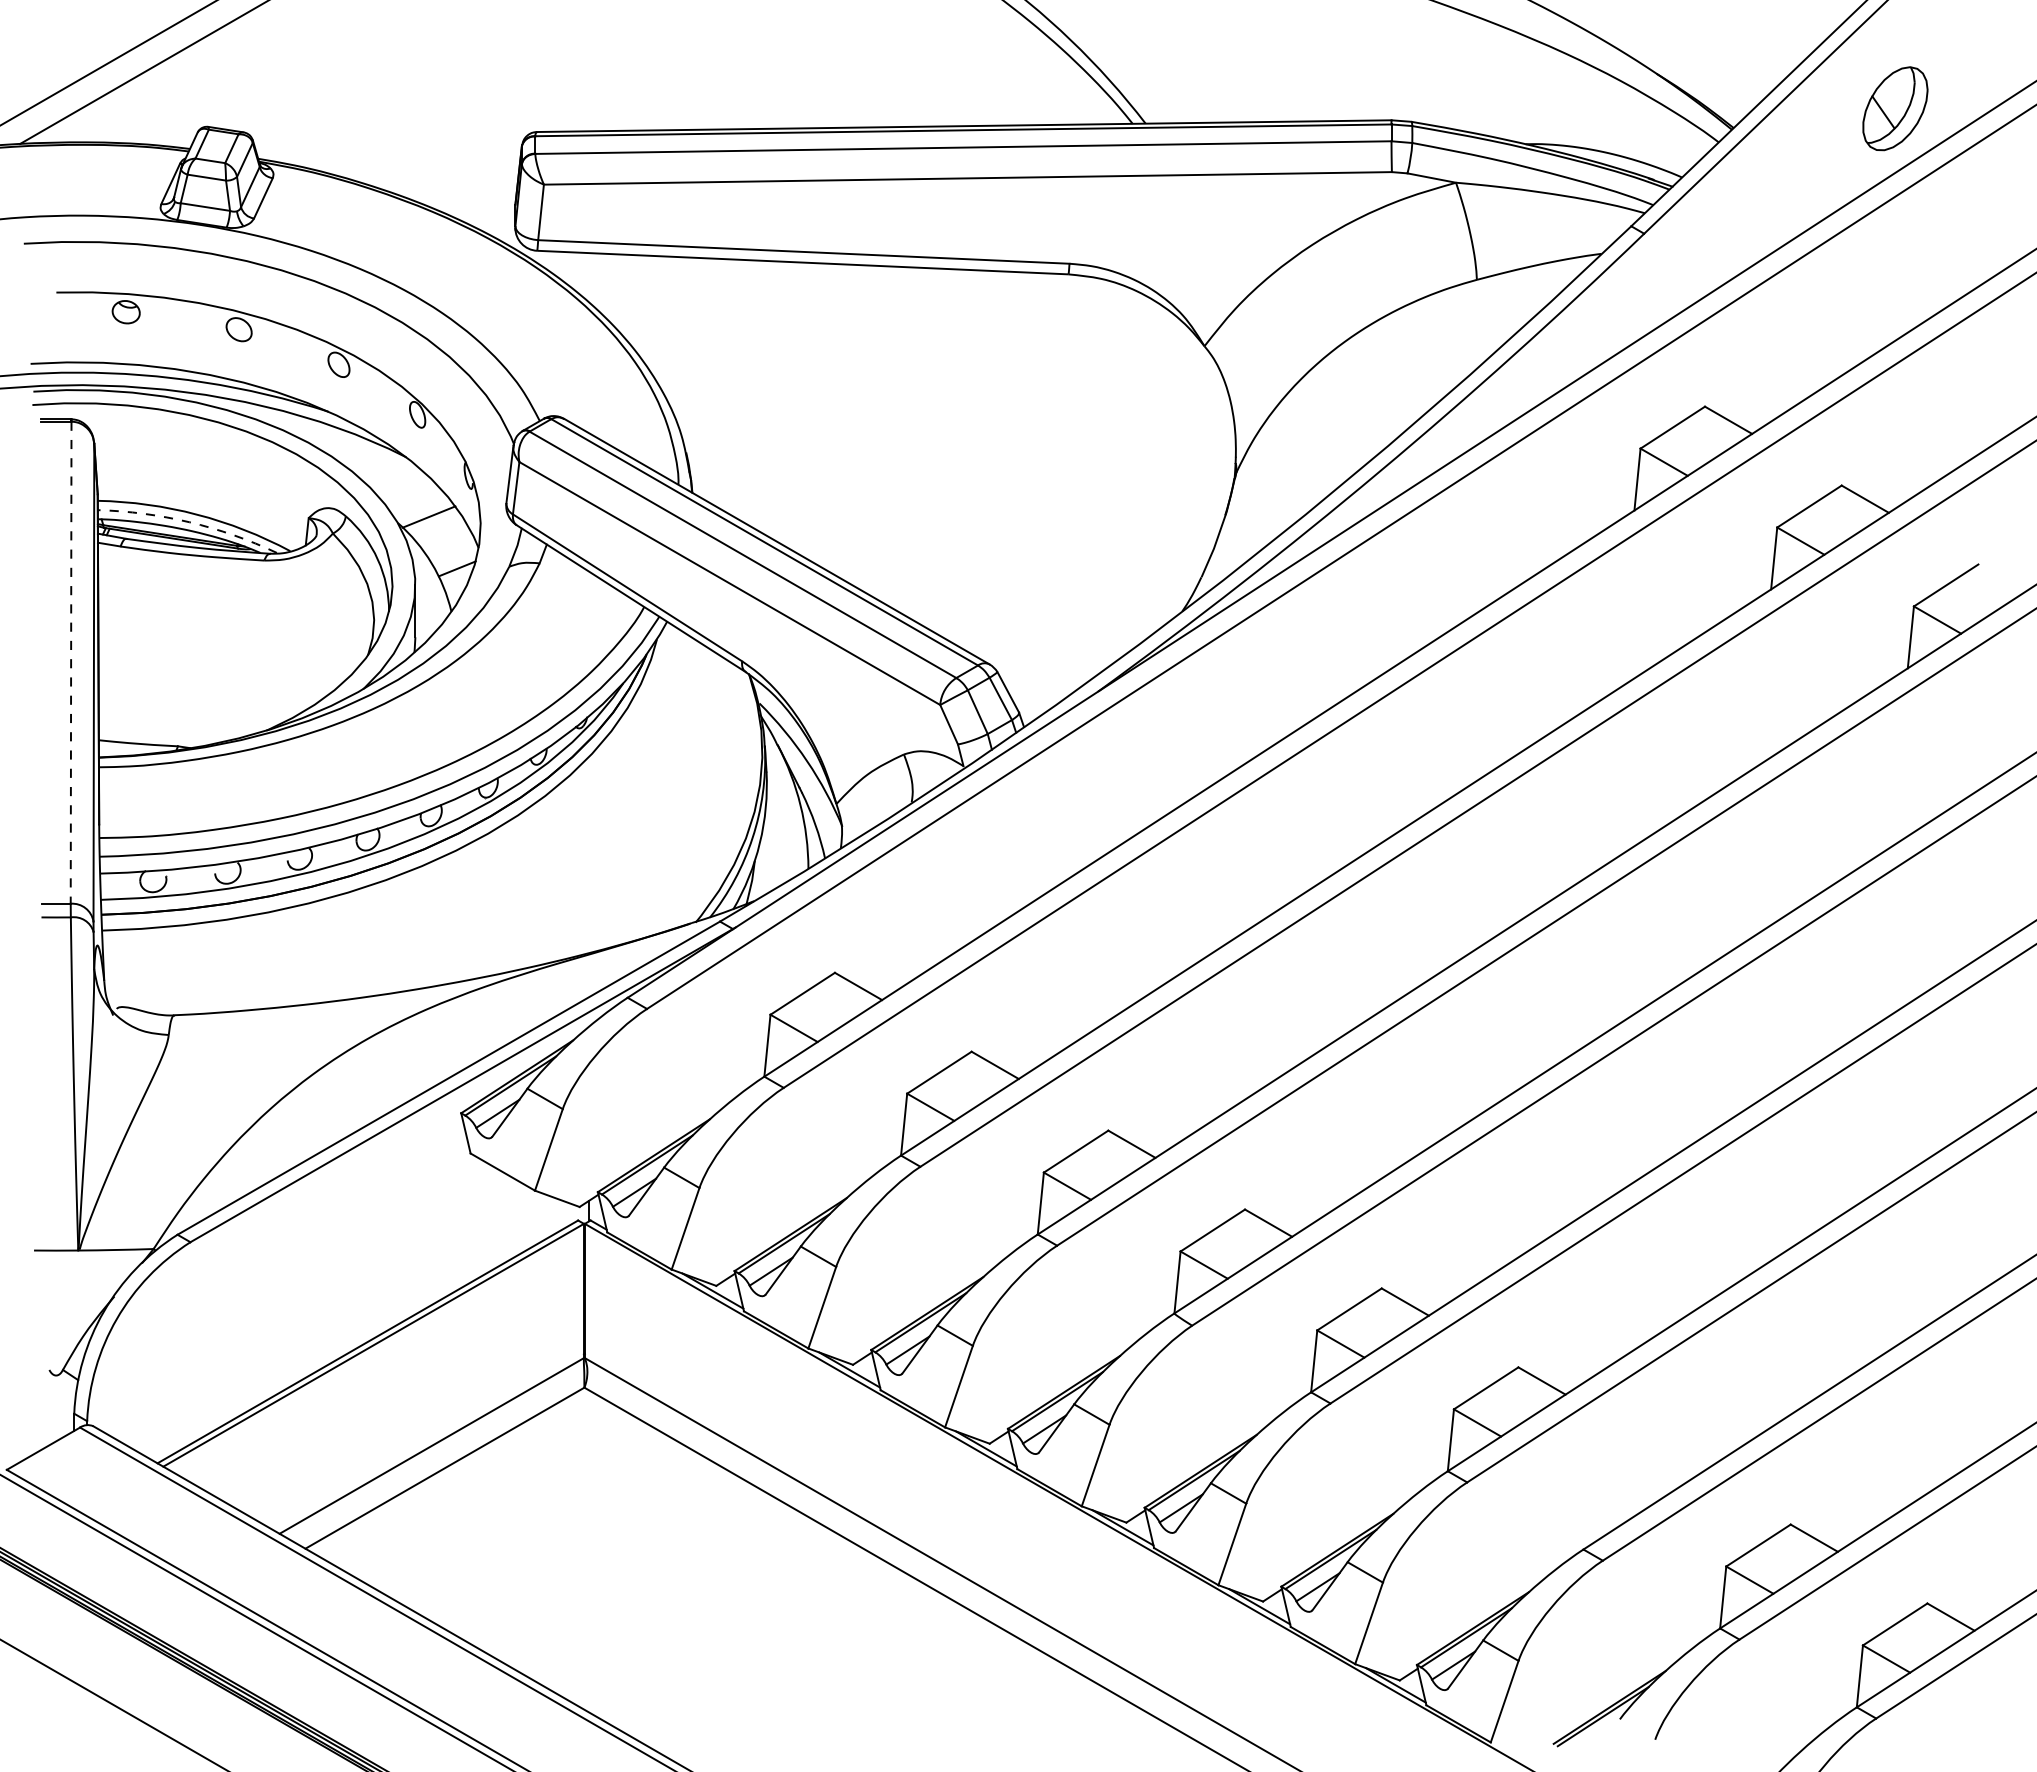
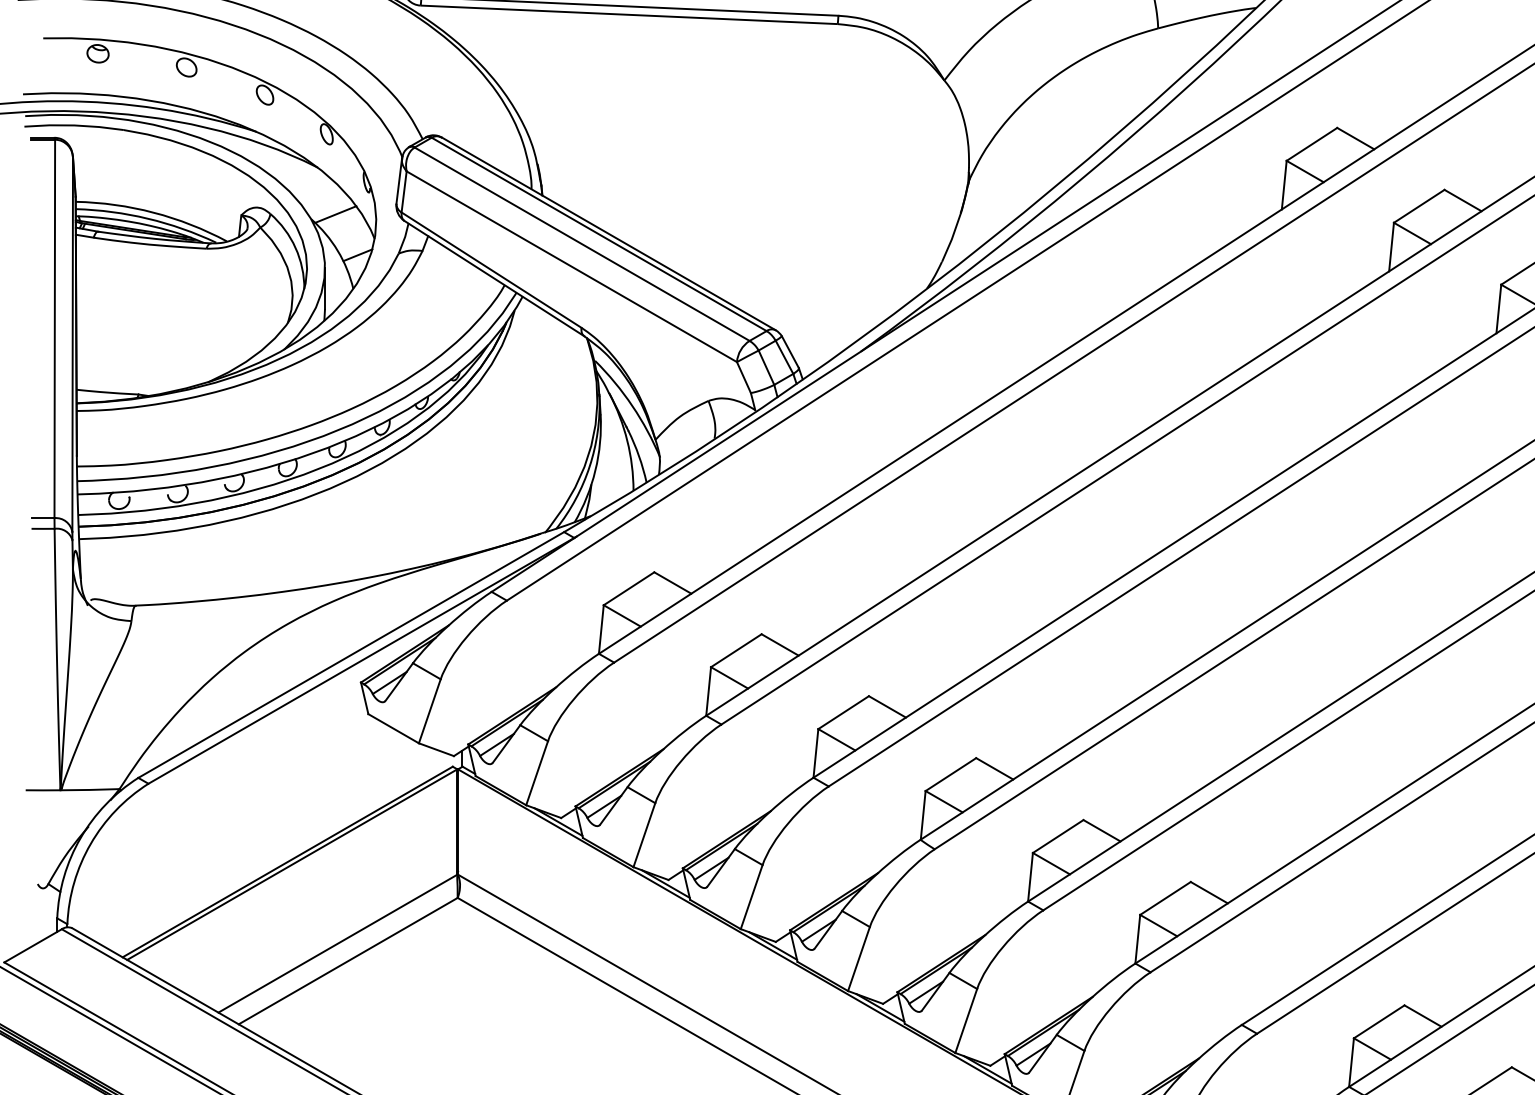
arc: (189, 522) -> (147, 218), dashed -> solid
line: (71, 663) -> (55, 329), dashed -> solid

